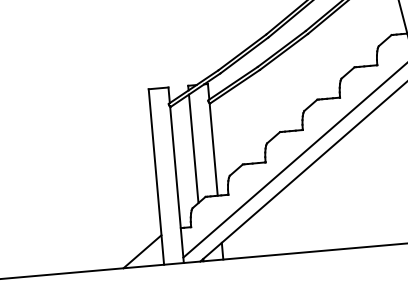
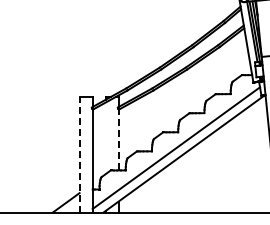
line: (213, 148) -> (118, 139), solid -> dashed
line: (193, 149) -> (105, 138), removed
line: (156, 176) -> (79, 154), solid -> dashed

